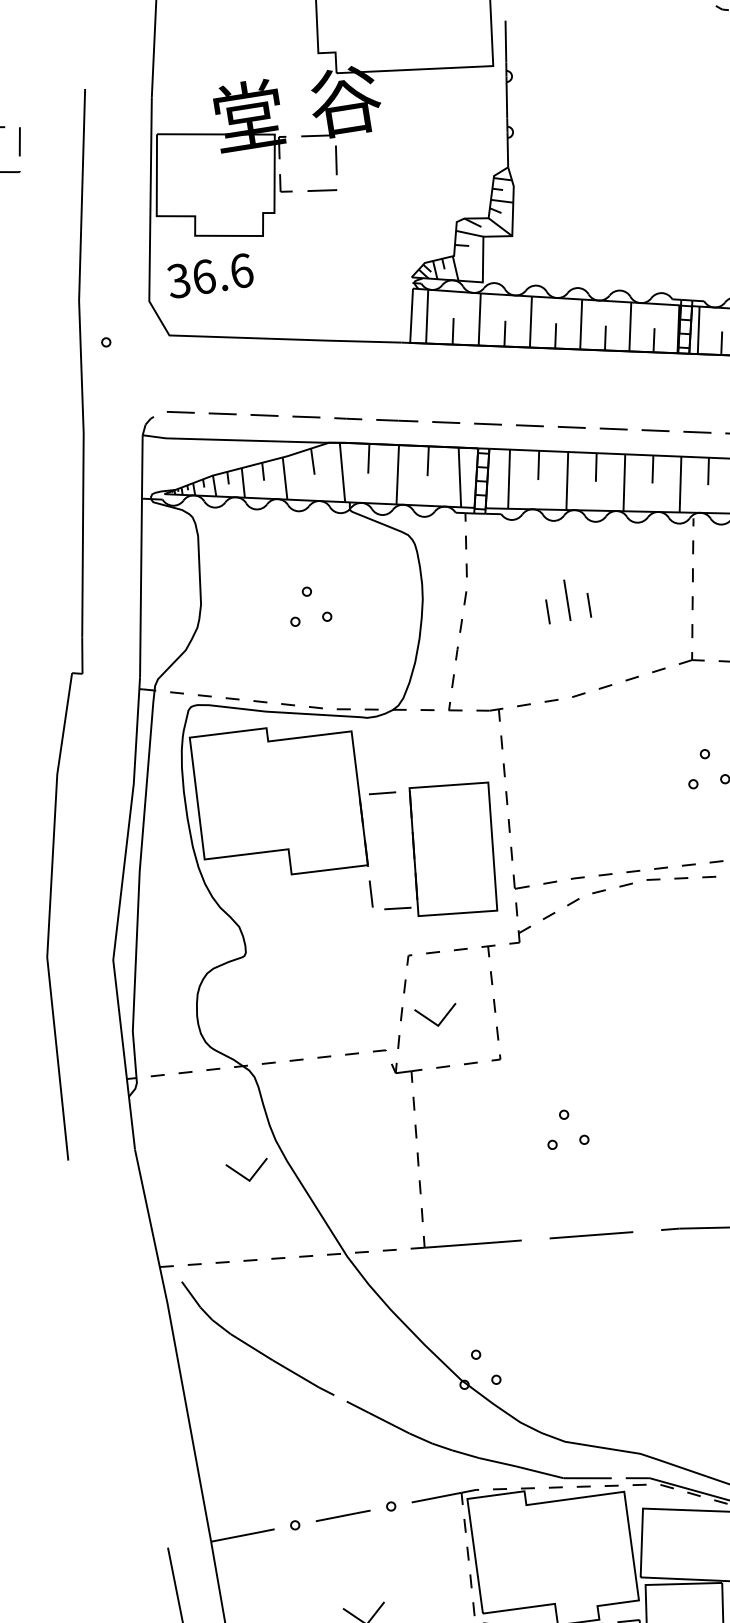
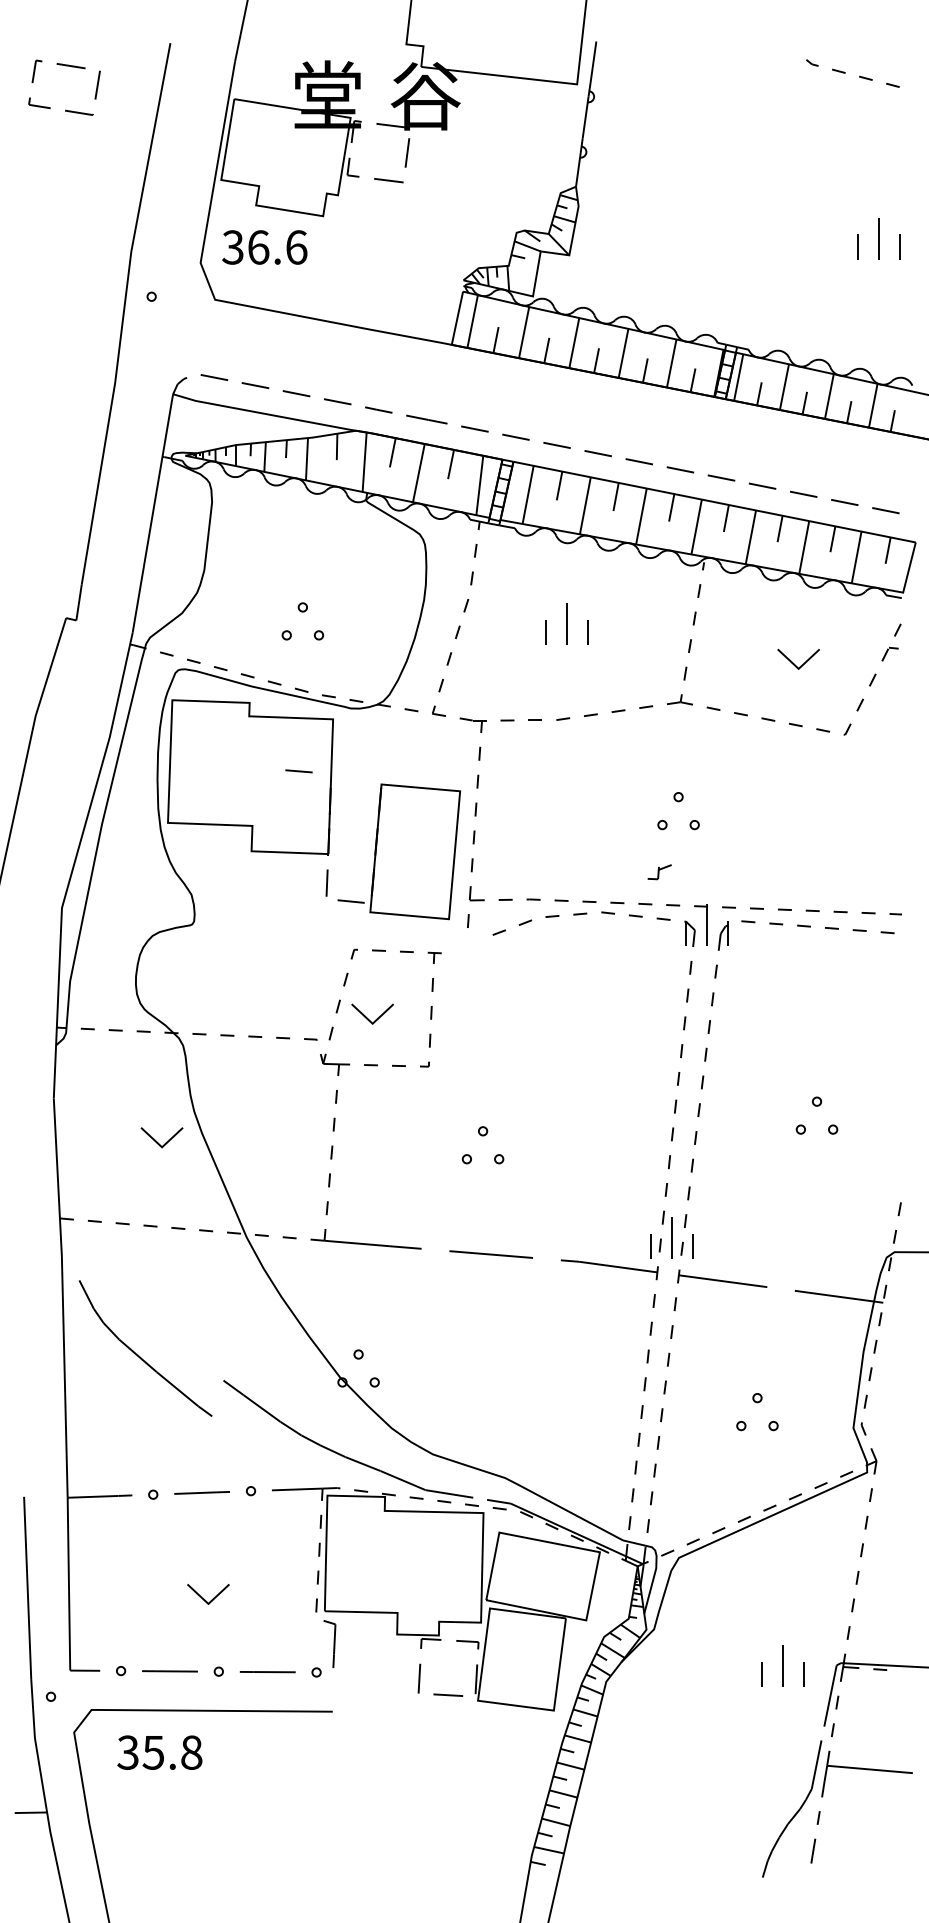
part: (307, 596) -> (302, 612), moved
line: (382, 793) -> (298, 771), moved
part: (519, 935) -> (659, 872), moved
part: (252, 1346) -> (139, 1355), moved

